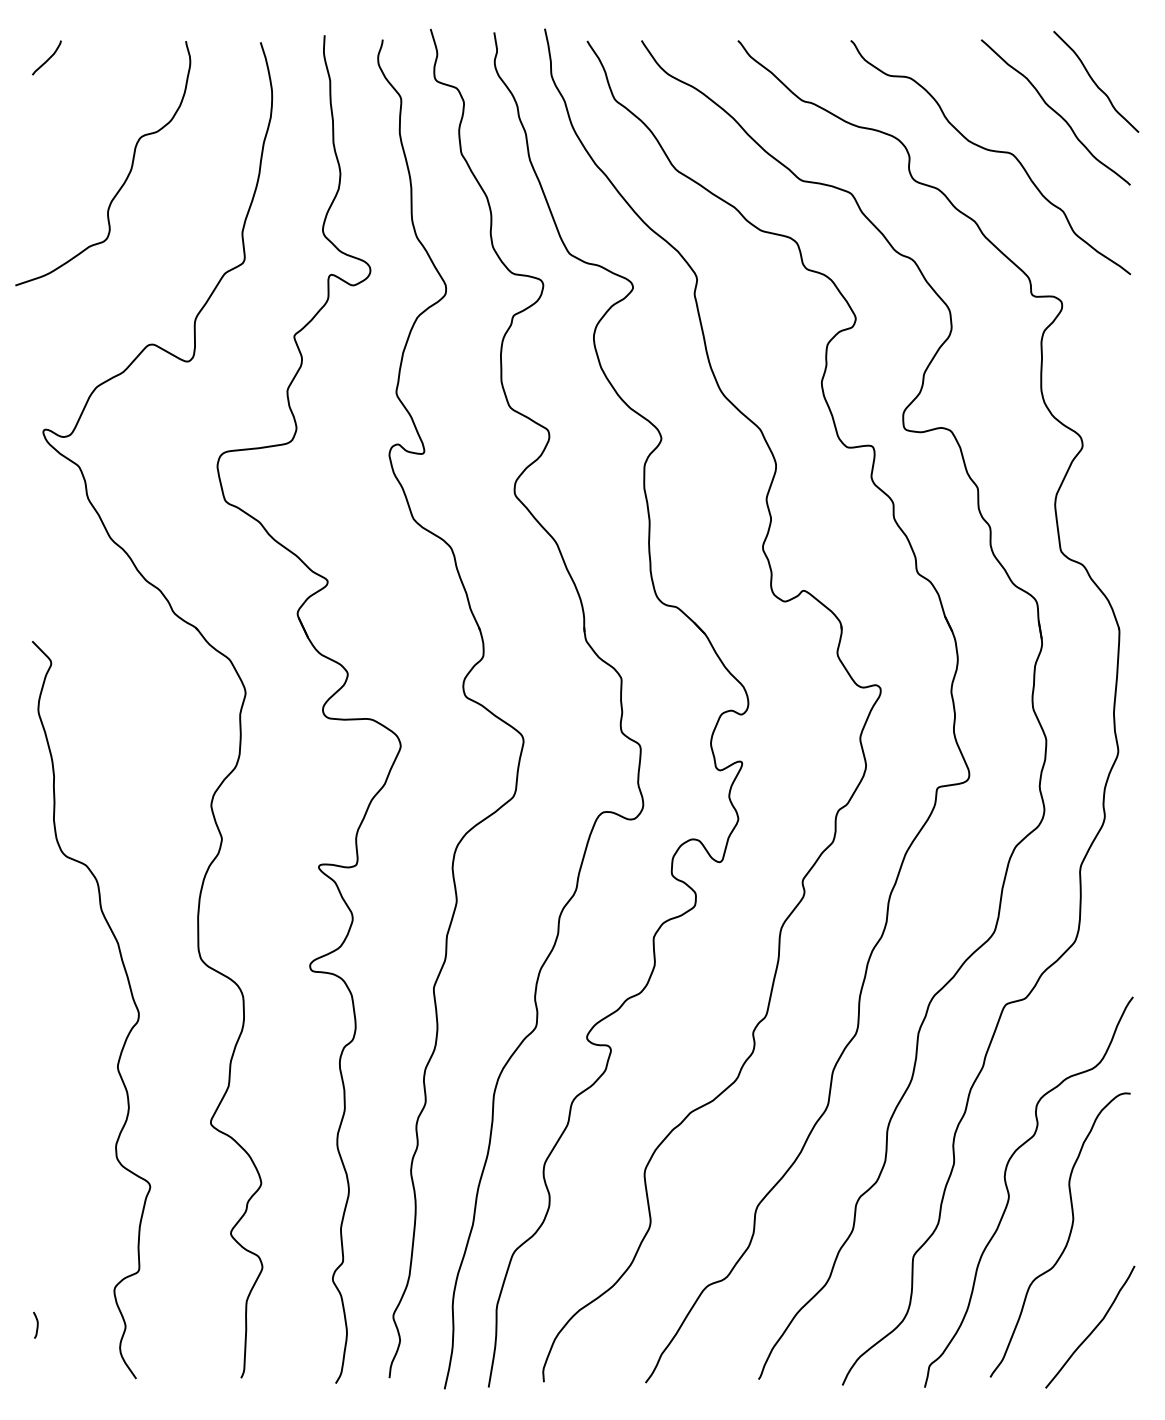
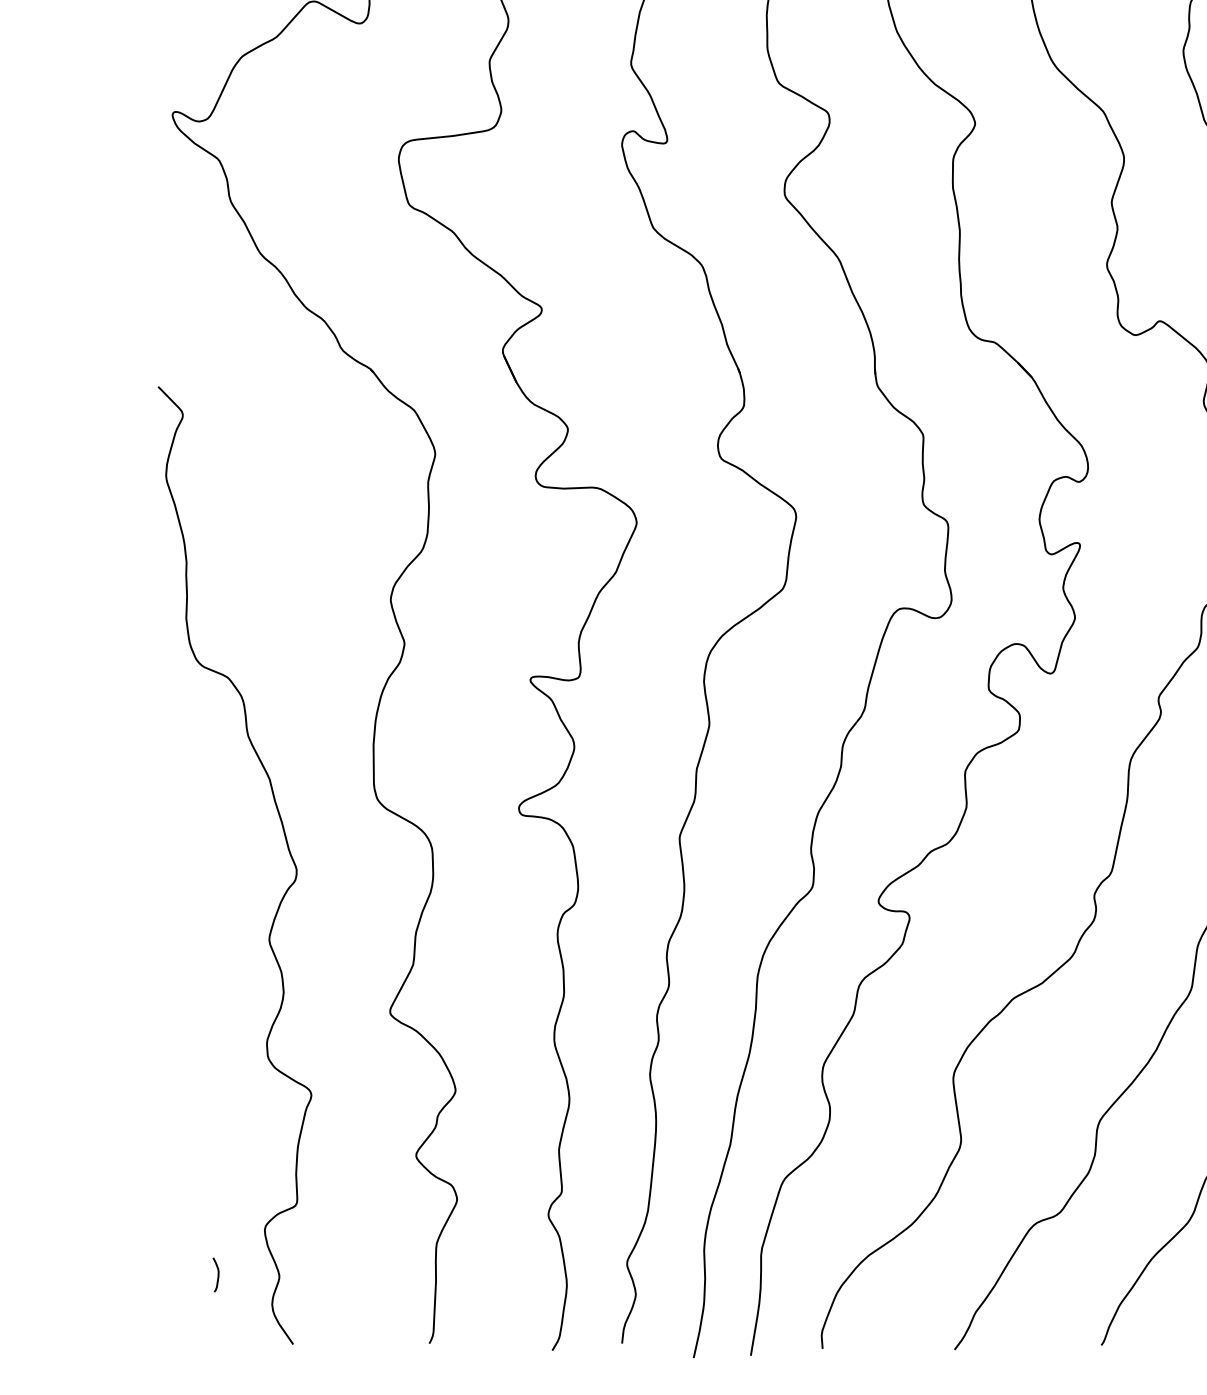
curve: (36, 1324) -> (216, 1273), moved

